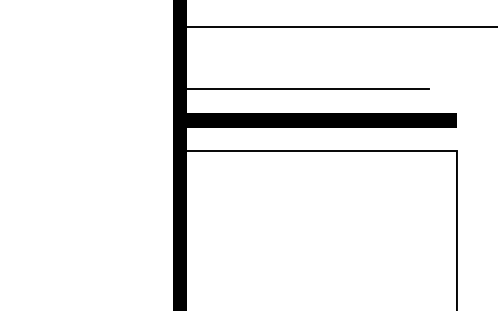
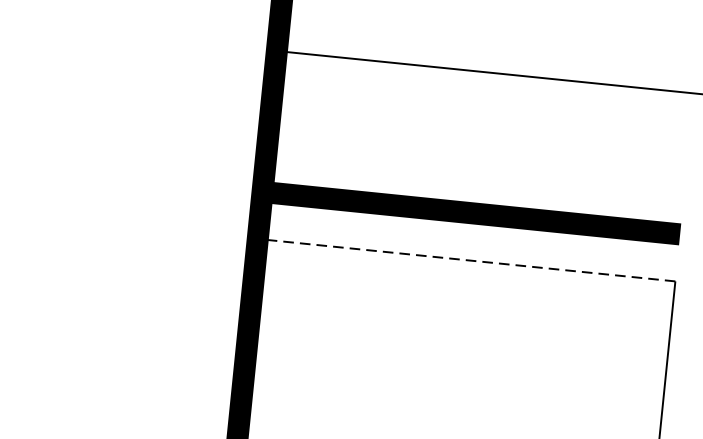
line: (304, 89) -> (454, 164), removed
line: (318, 151) -> (466, 260), solid -> dashed

